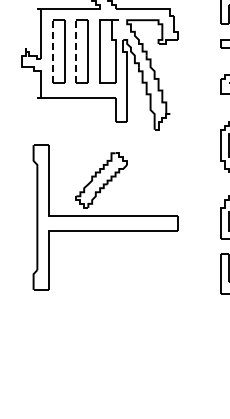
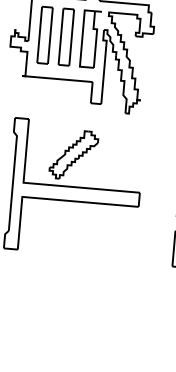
line: (52, 50) -> (39, 33), dashed -> solid
line: (76, 50) -> (61, 35), dashed -> solid

